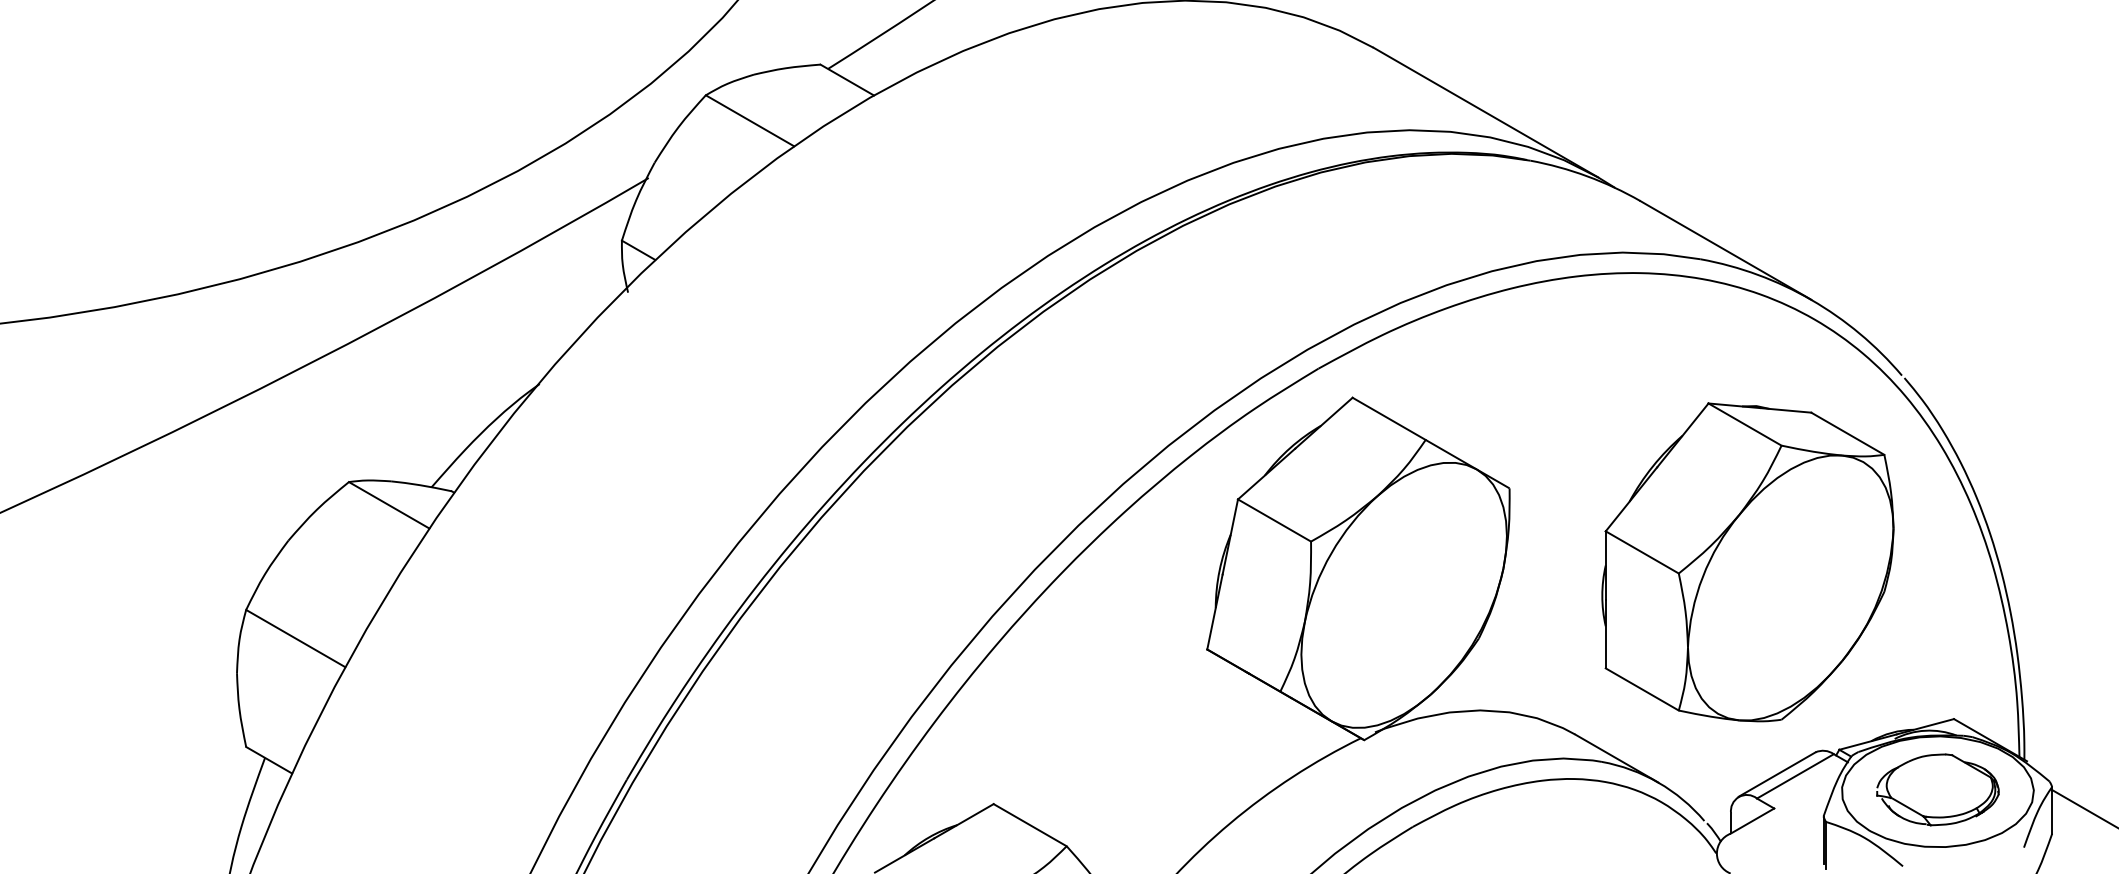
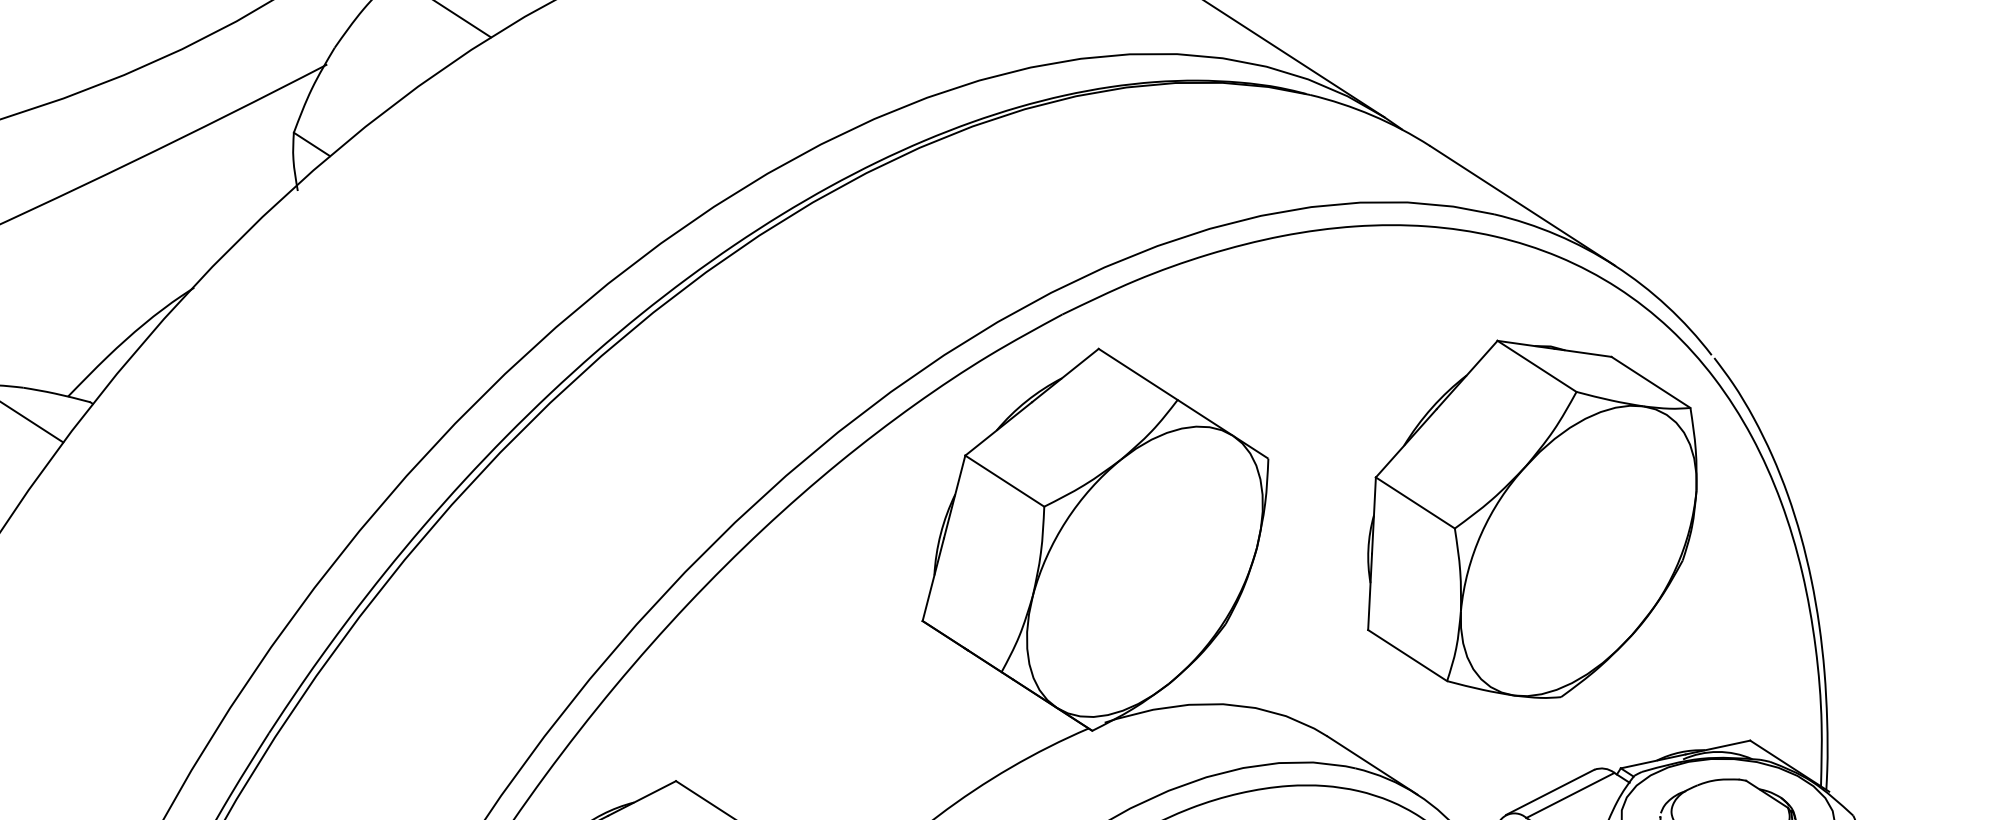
part: (1747, 562) -> (1531, 520), moved

